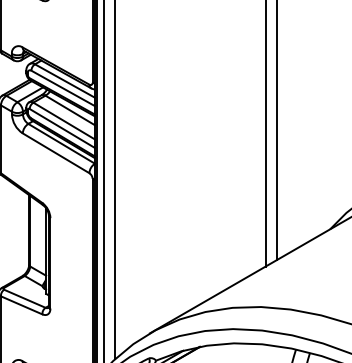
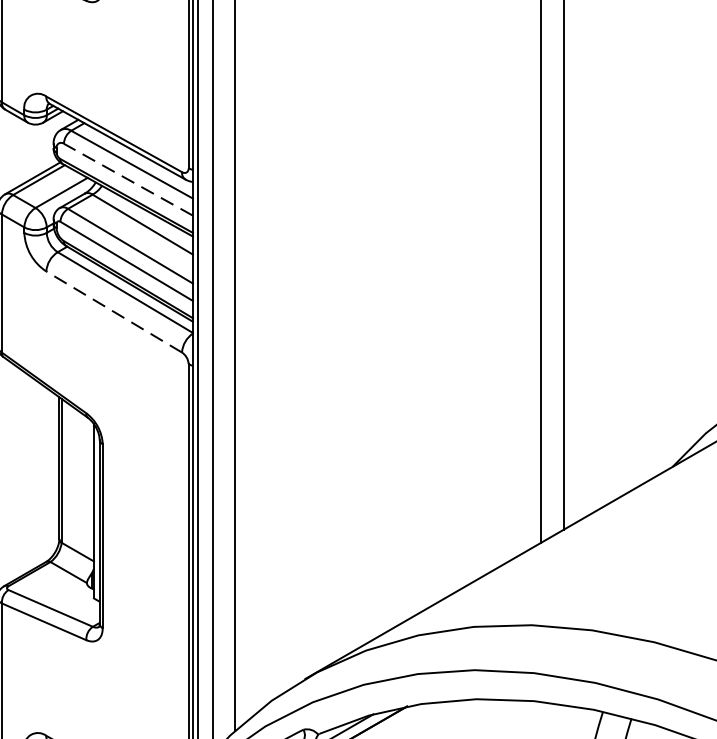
line: (62, 88) -> (127, 180), solid -> dashed
line: (56, 153) -> (115, 312), solid -> dashed

